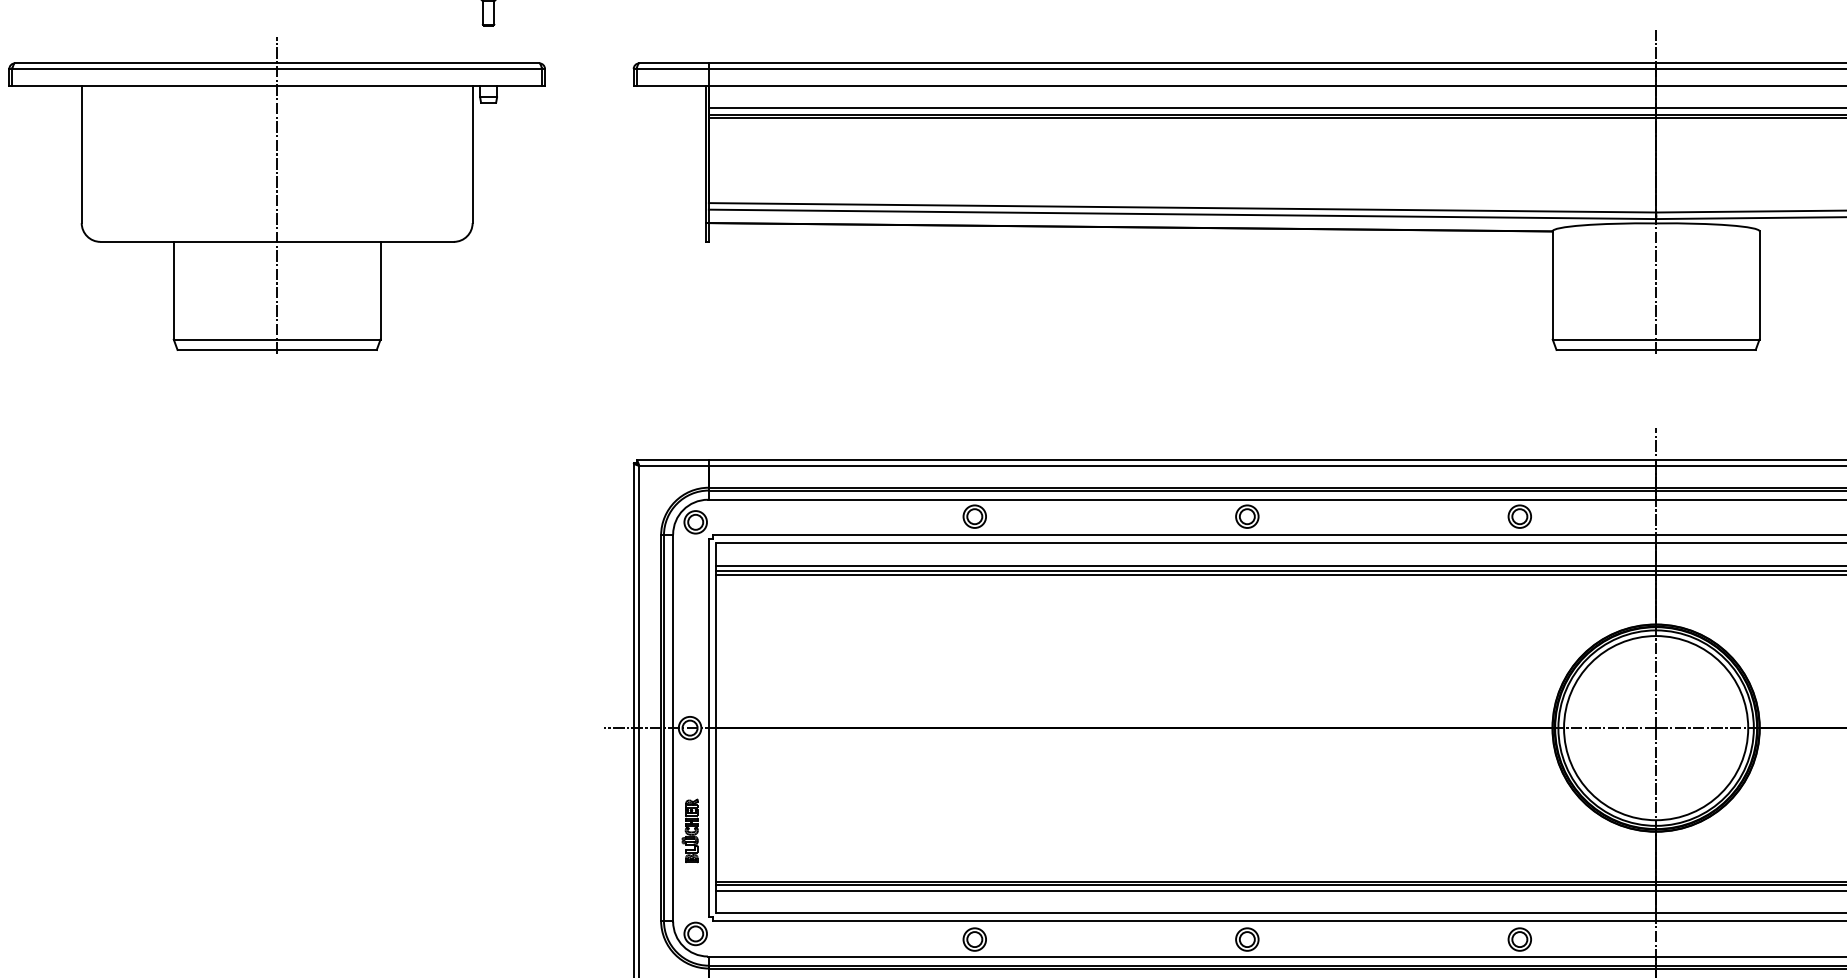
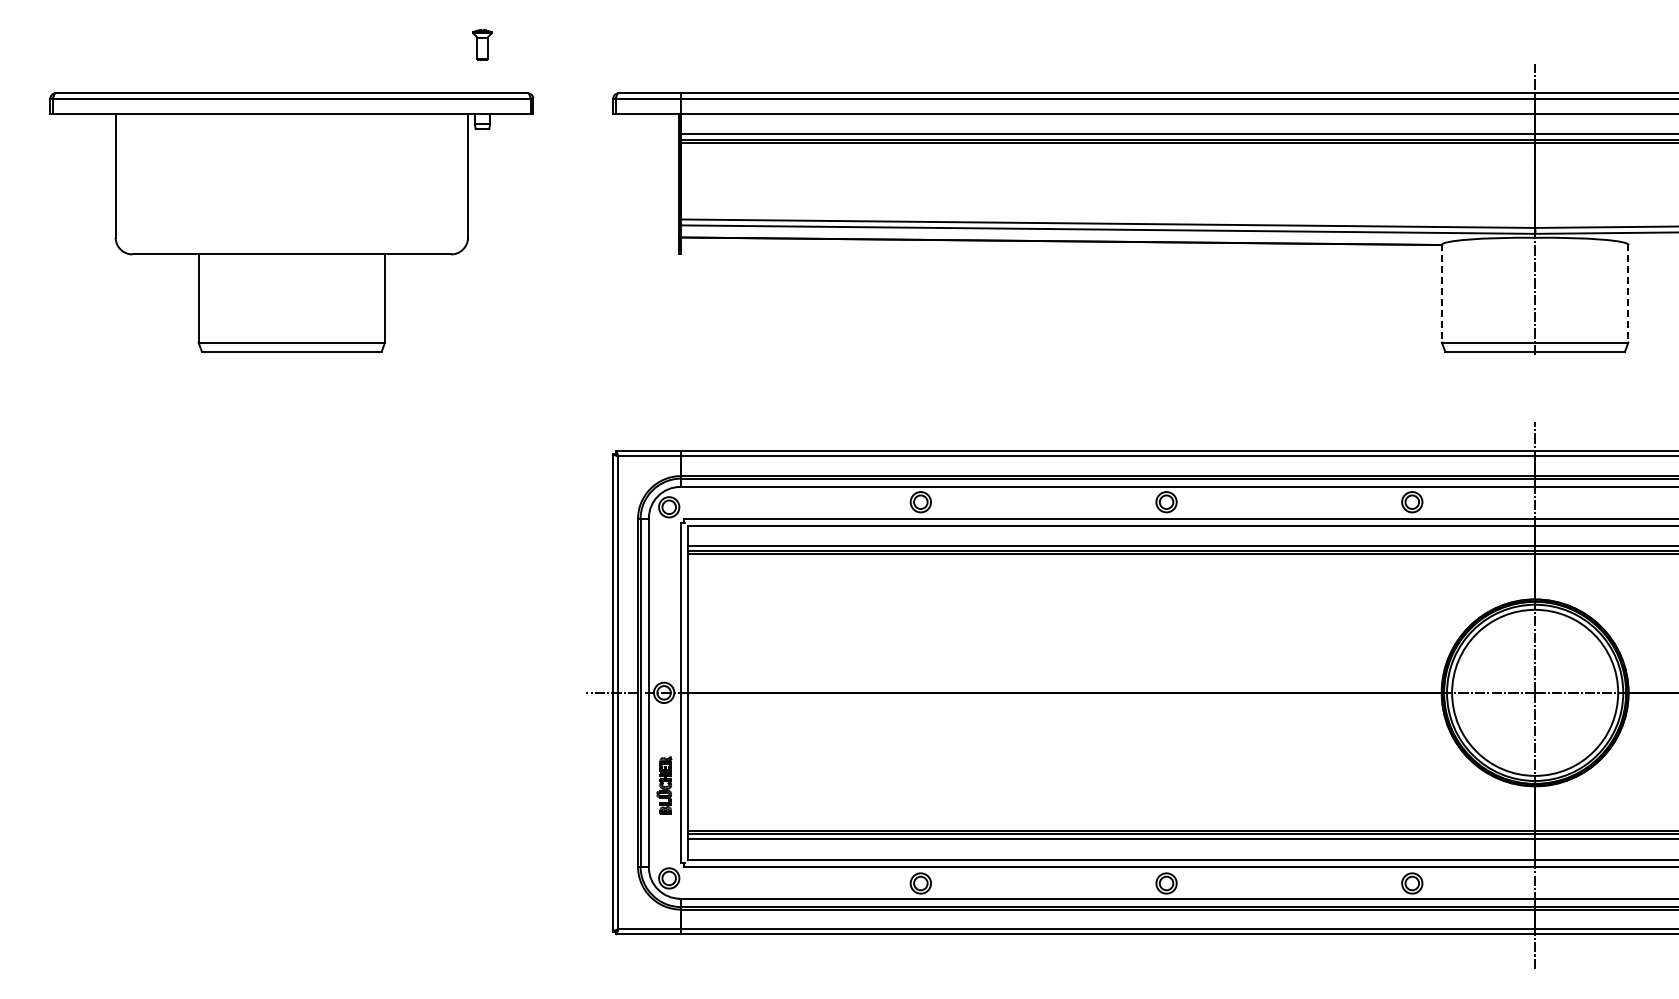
line: (276, 195) -> (291, 212), removed
line: (1552, 286) -> (1441, 294), solid -> dashed
line: (1759, 286) -> (1628, 294), solid -> dashed

